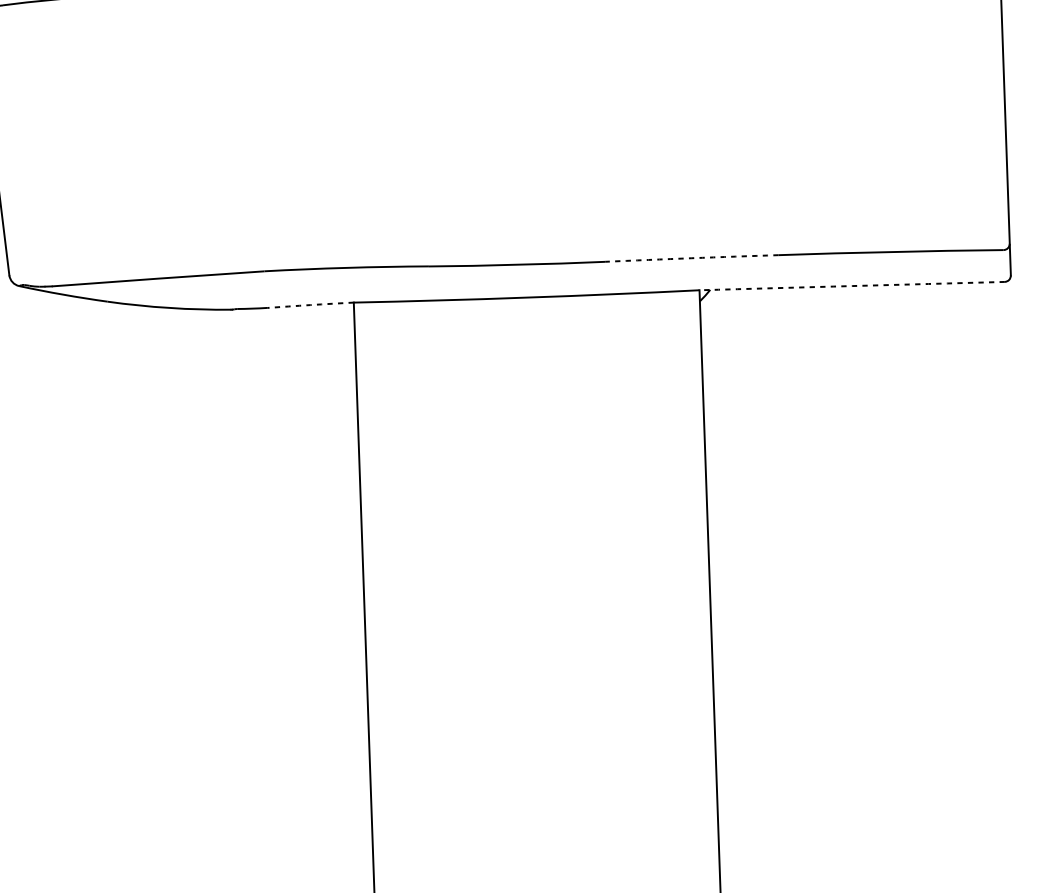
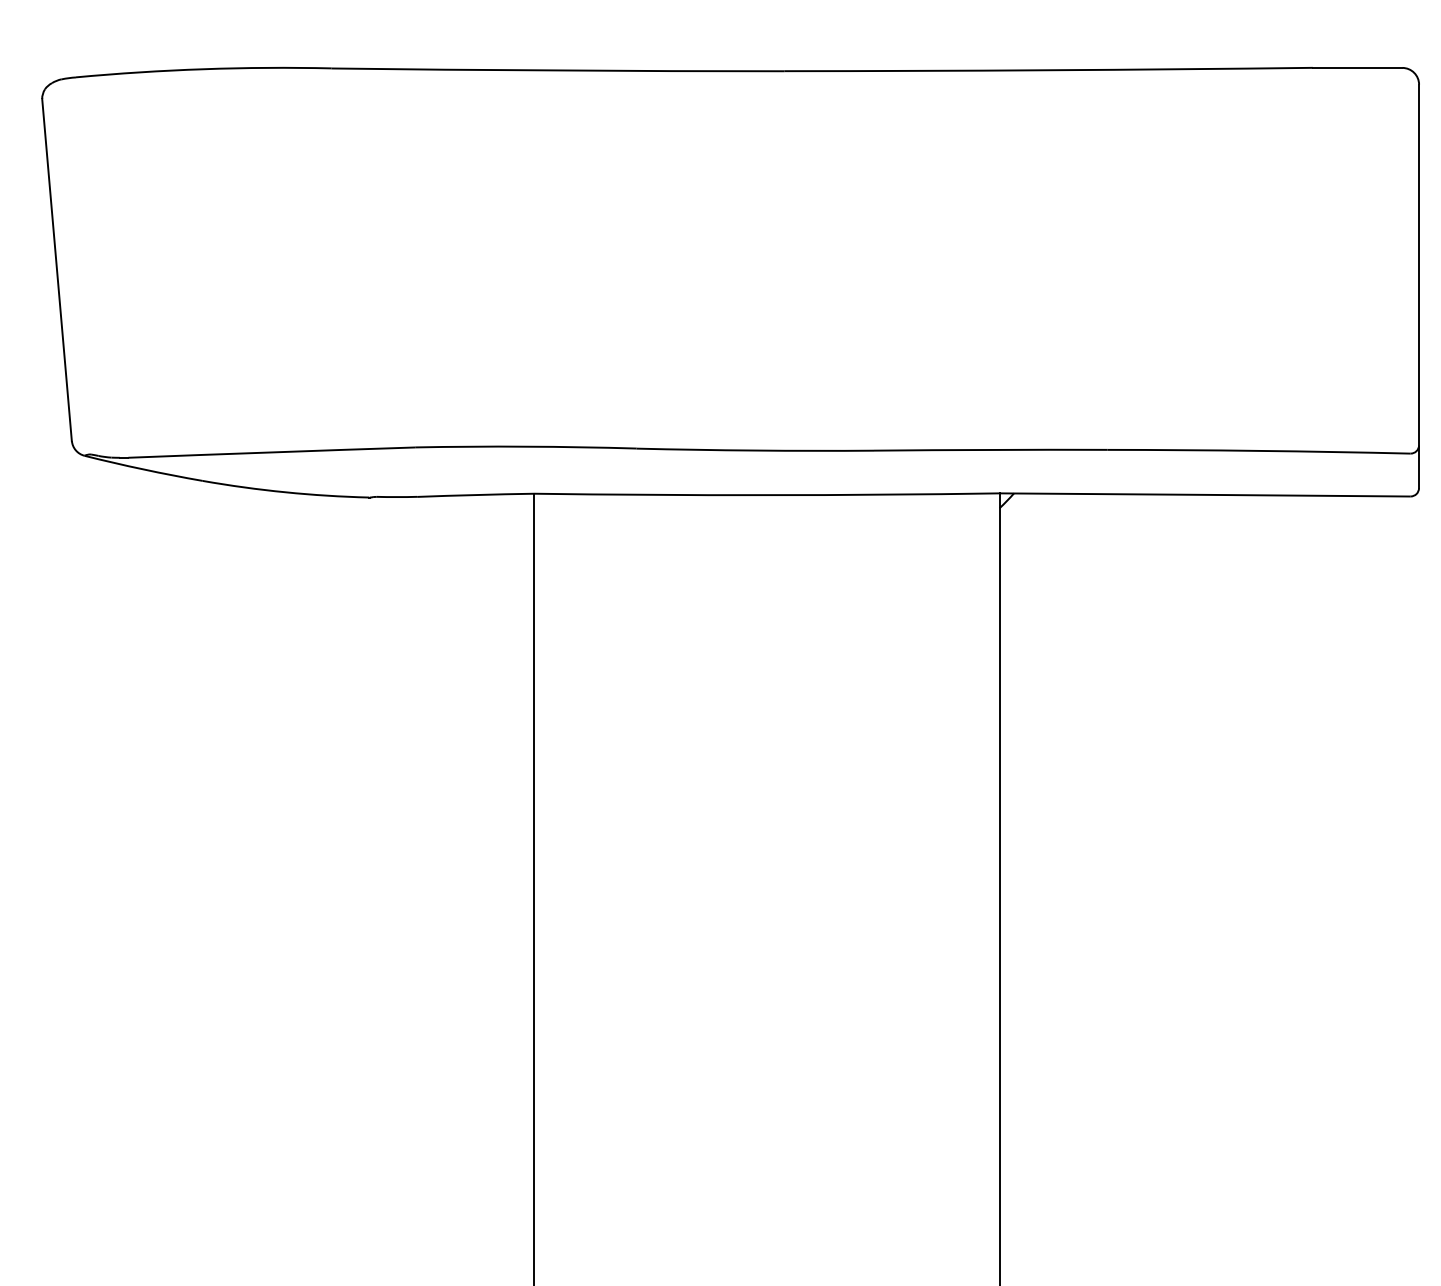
arc: (691, 257) -> (990, 449), dashed -> solid
arc: (852, 285) -> (1205, 494), dashed -> solid
arc: (310, 305) -> (475, 495), dashed -> solid

